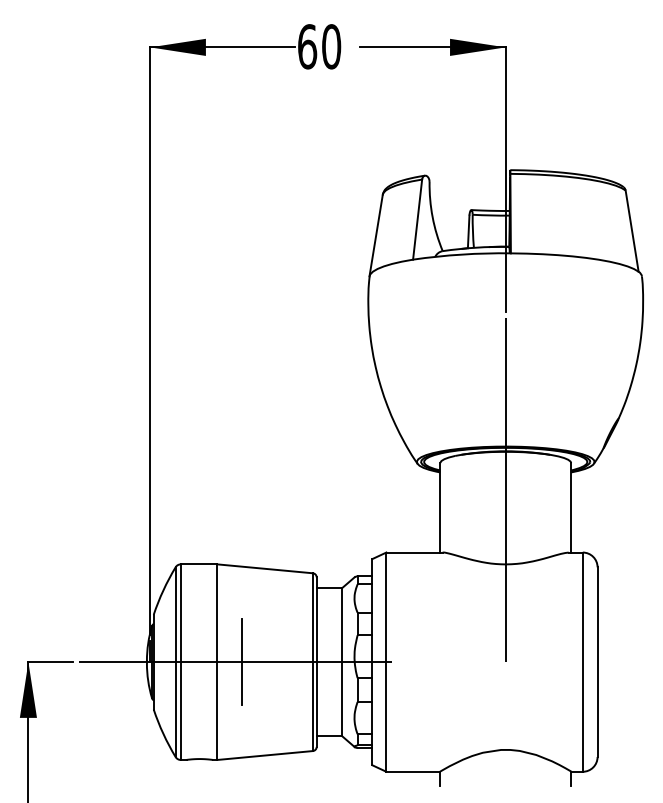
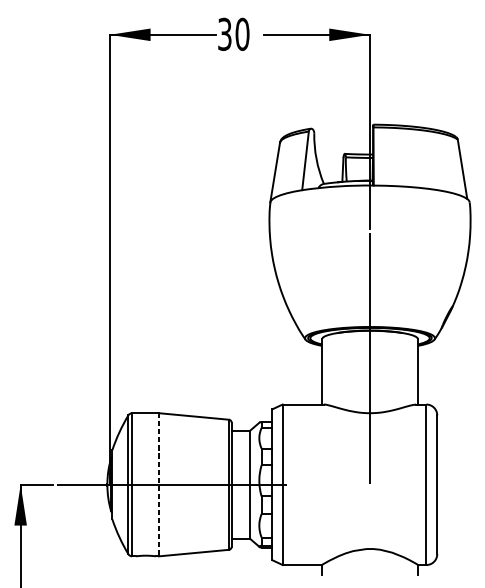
text: (307, 46) -> (224, 34), 60 -> 30
line: (217, 662) -> (159, 485), solid -> dashed
line: (242, 662) -> (177, 485), removed

